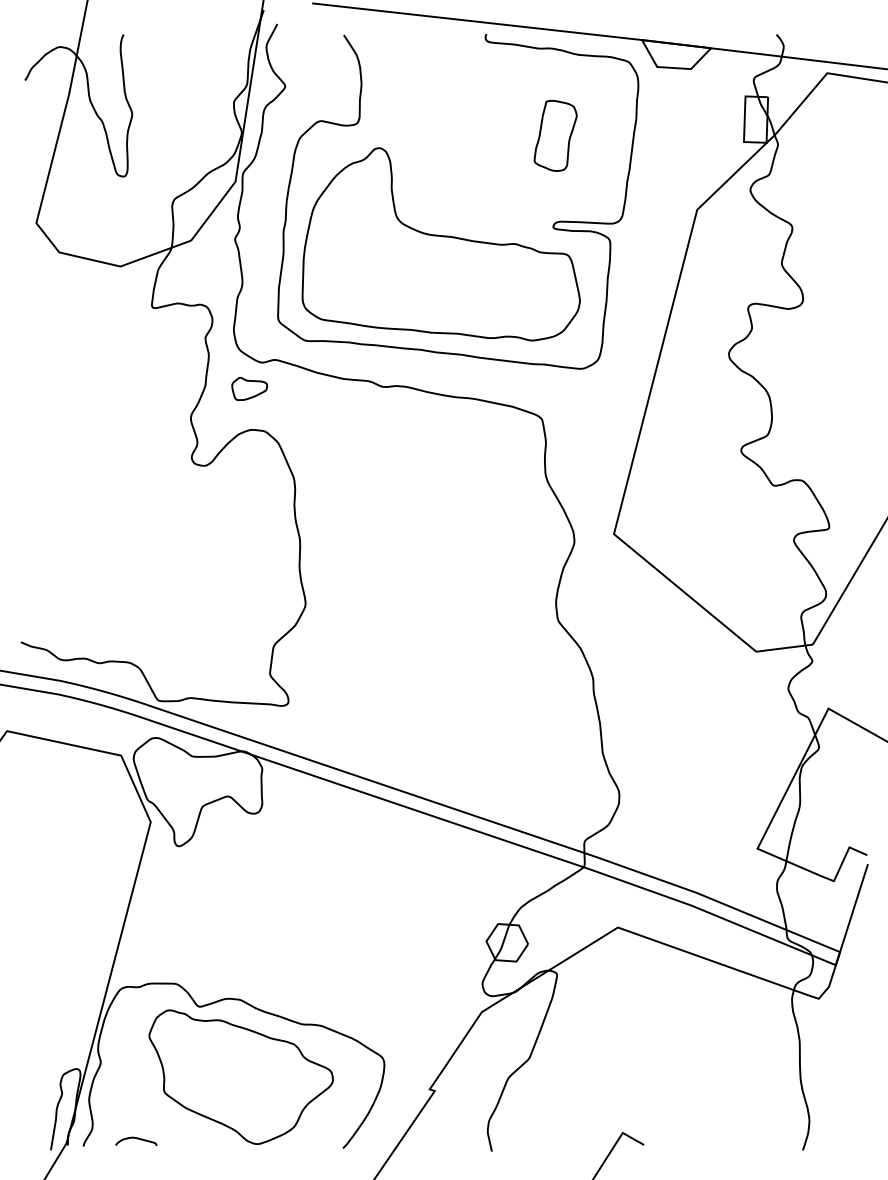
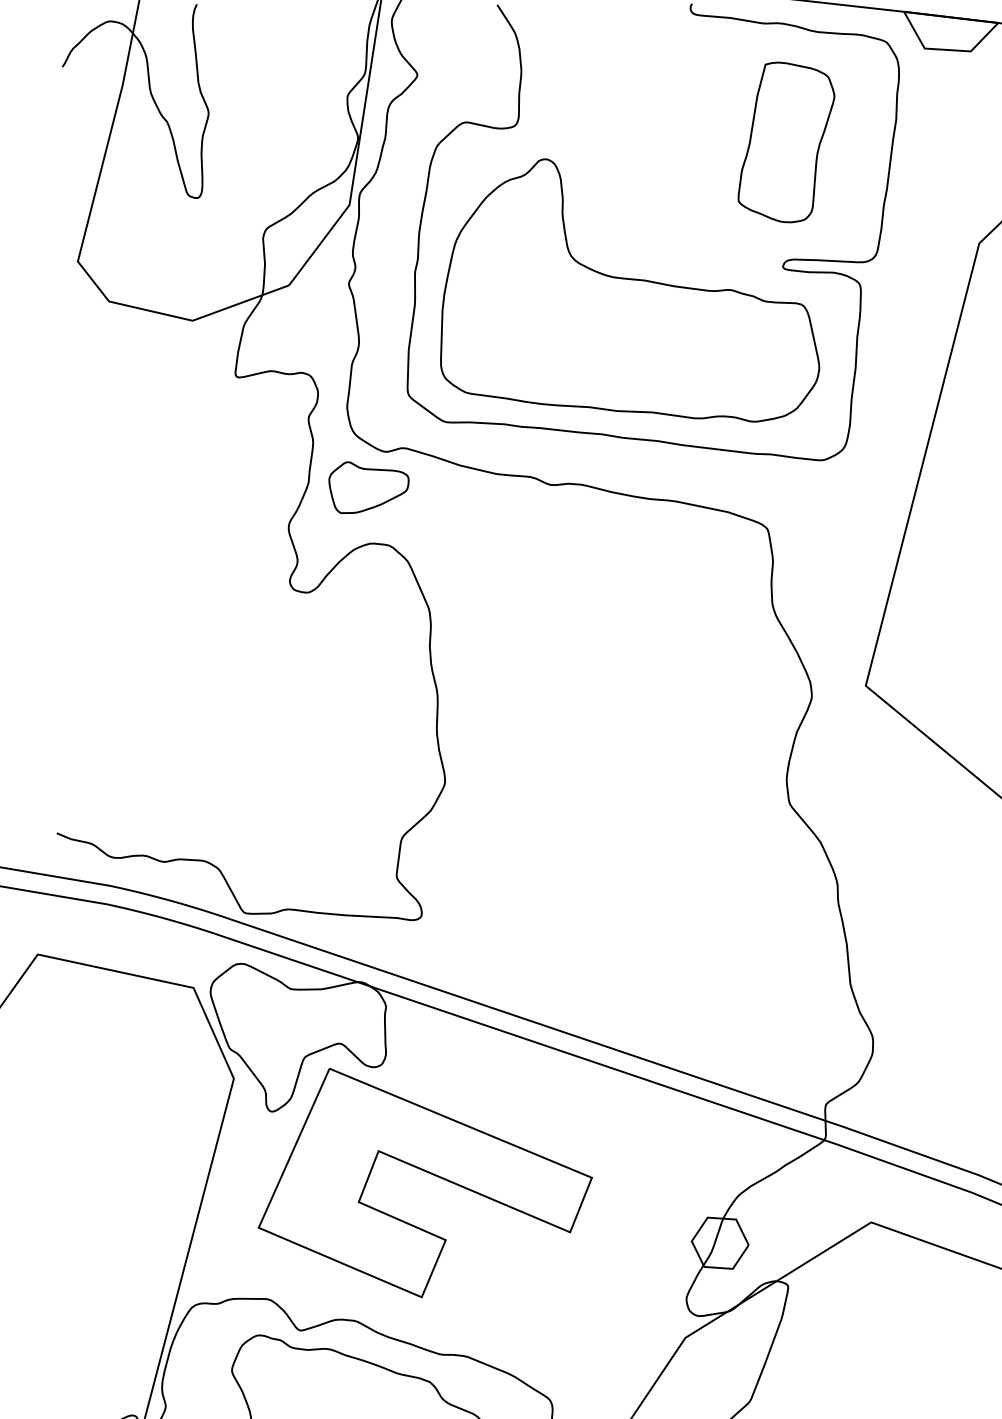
part: (555, 135) -> (786, 142), size x1.67
part: (249, 388) -> (368, 487), size x1.67
part: (294, 892) -> (429, 1174), added

